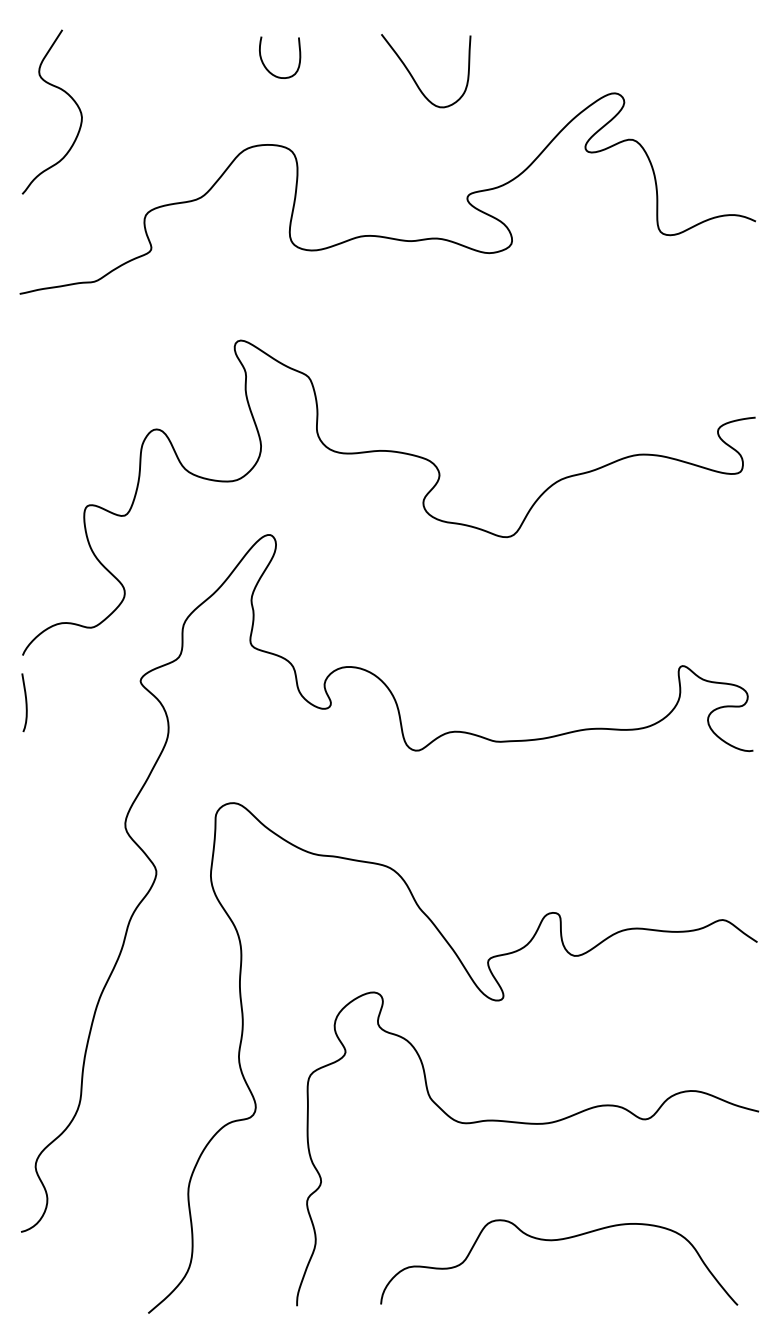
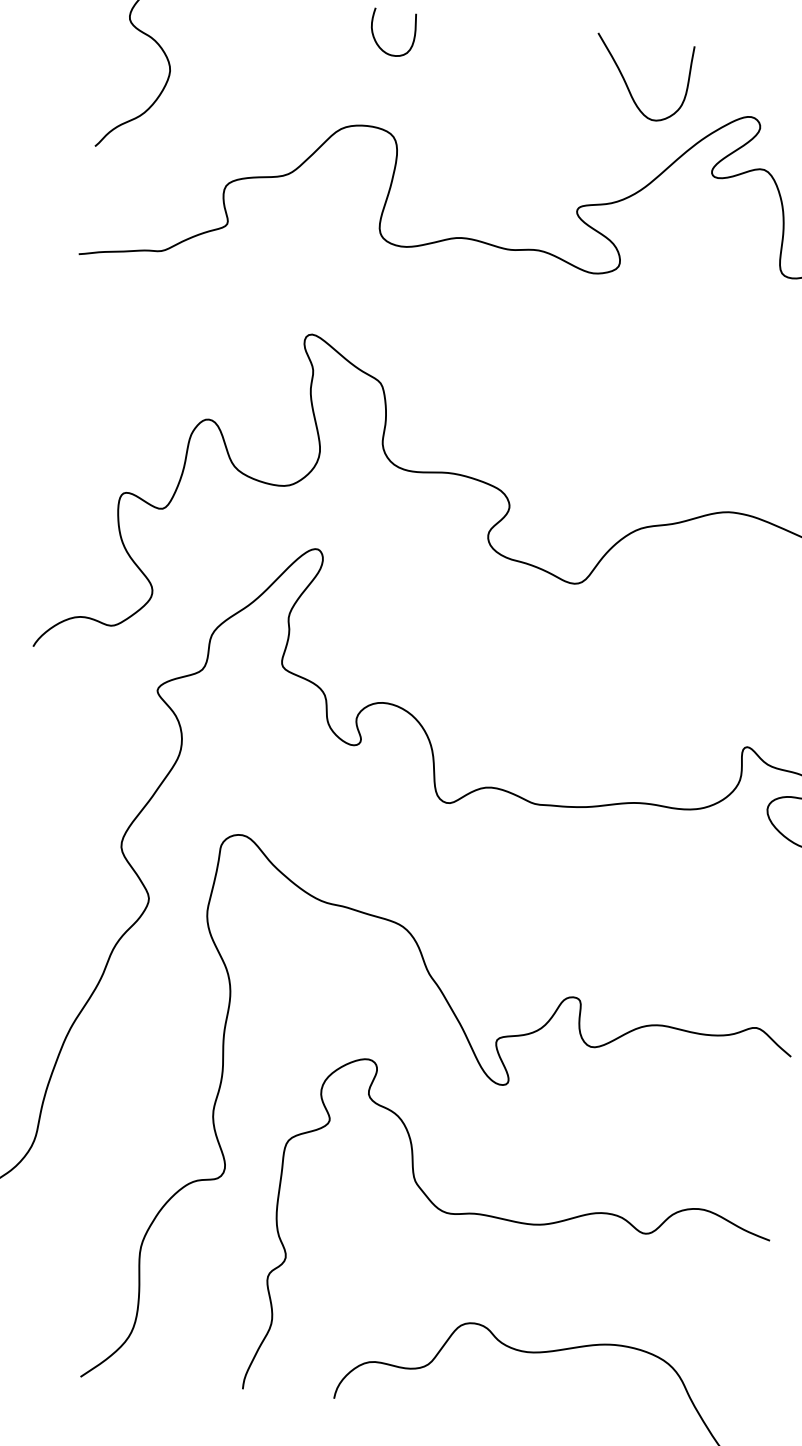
curve: (414, 78) -> (628, 85), moved
curve: (25, 702) -> (29, 697), removed

